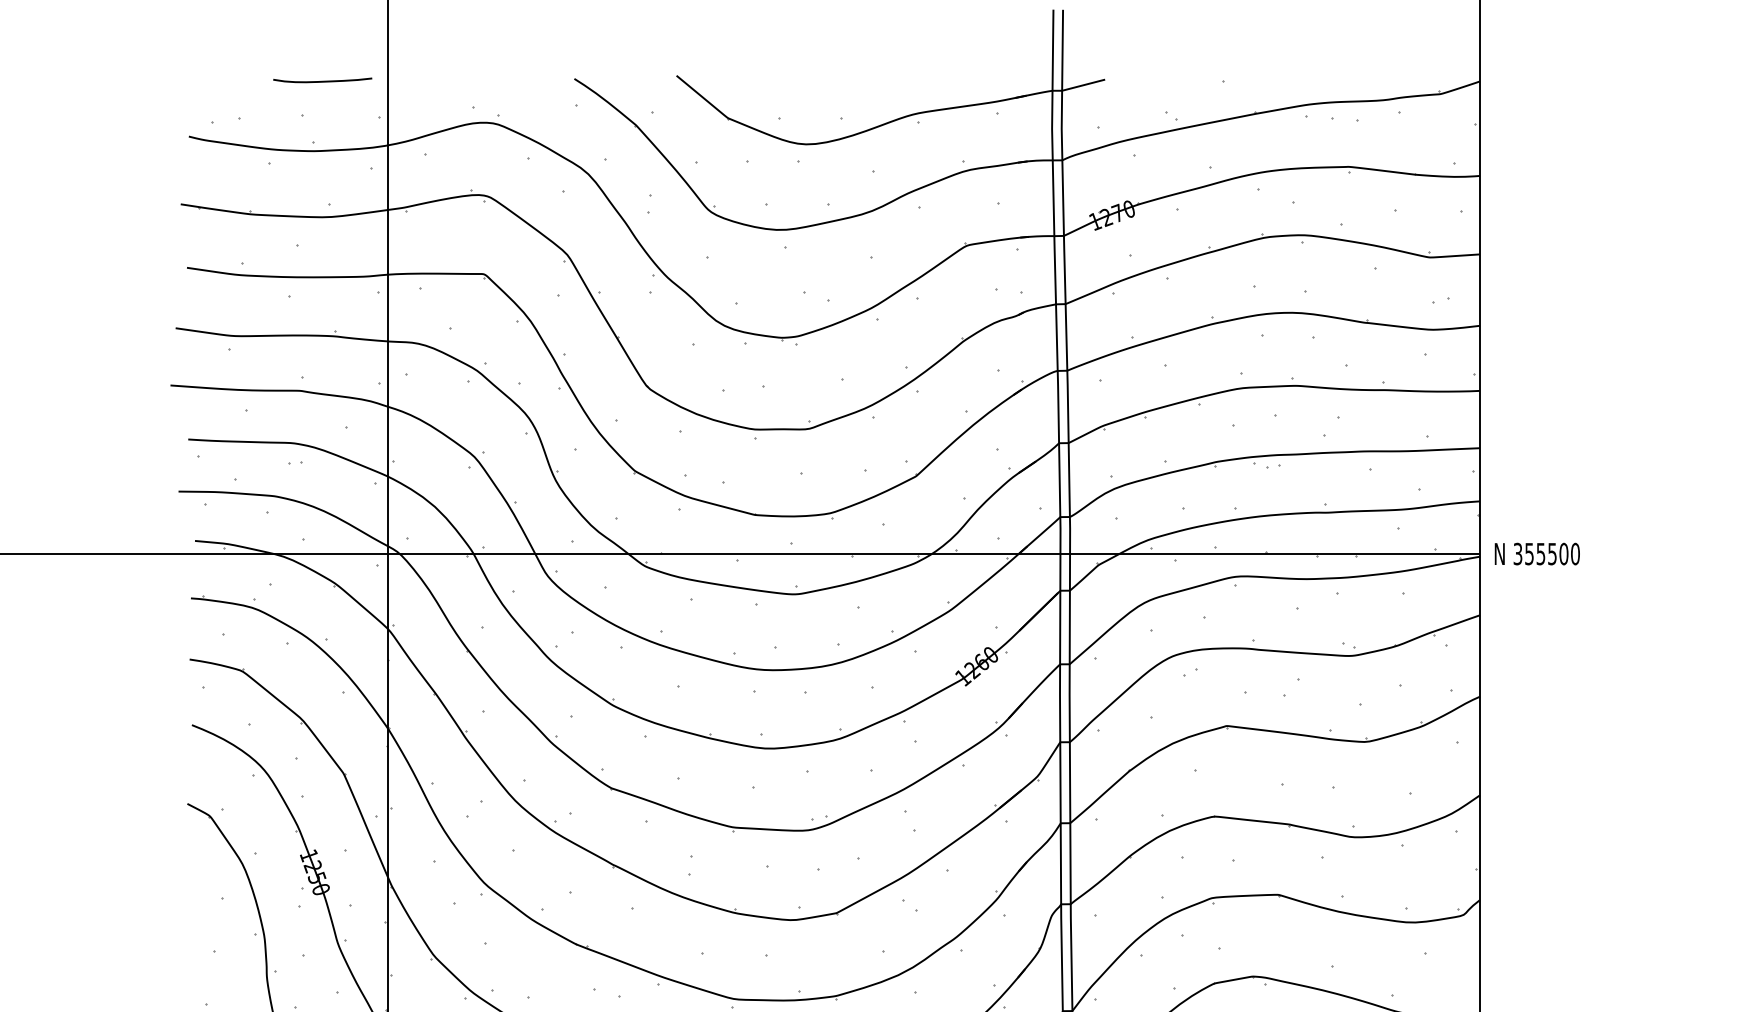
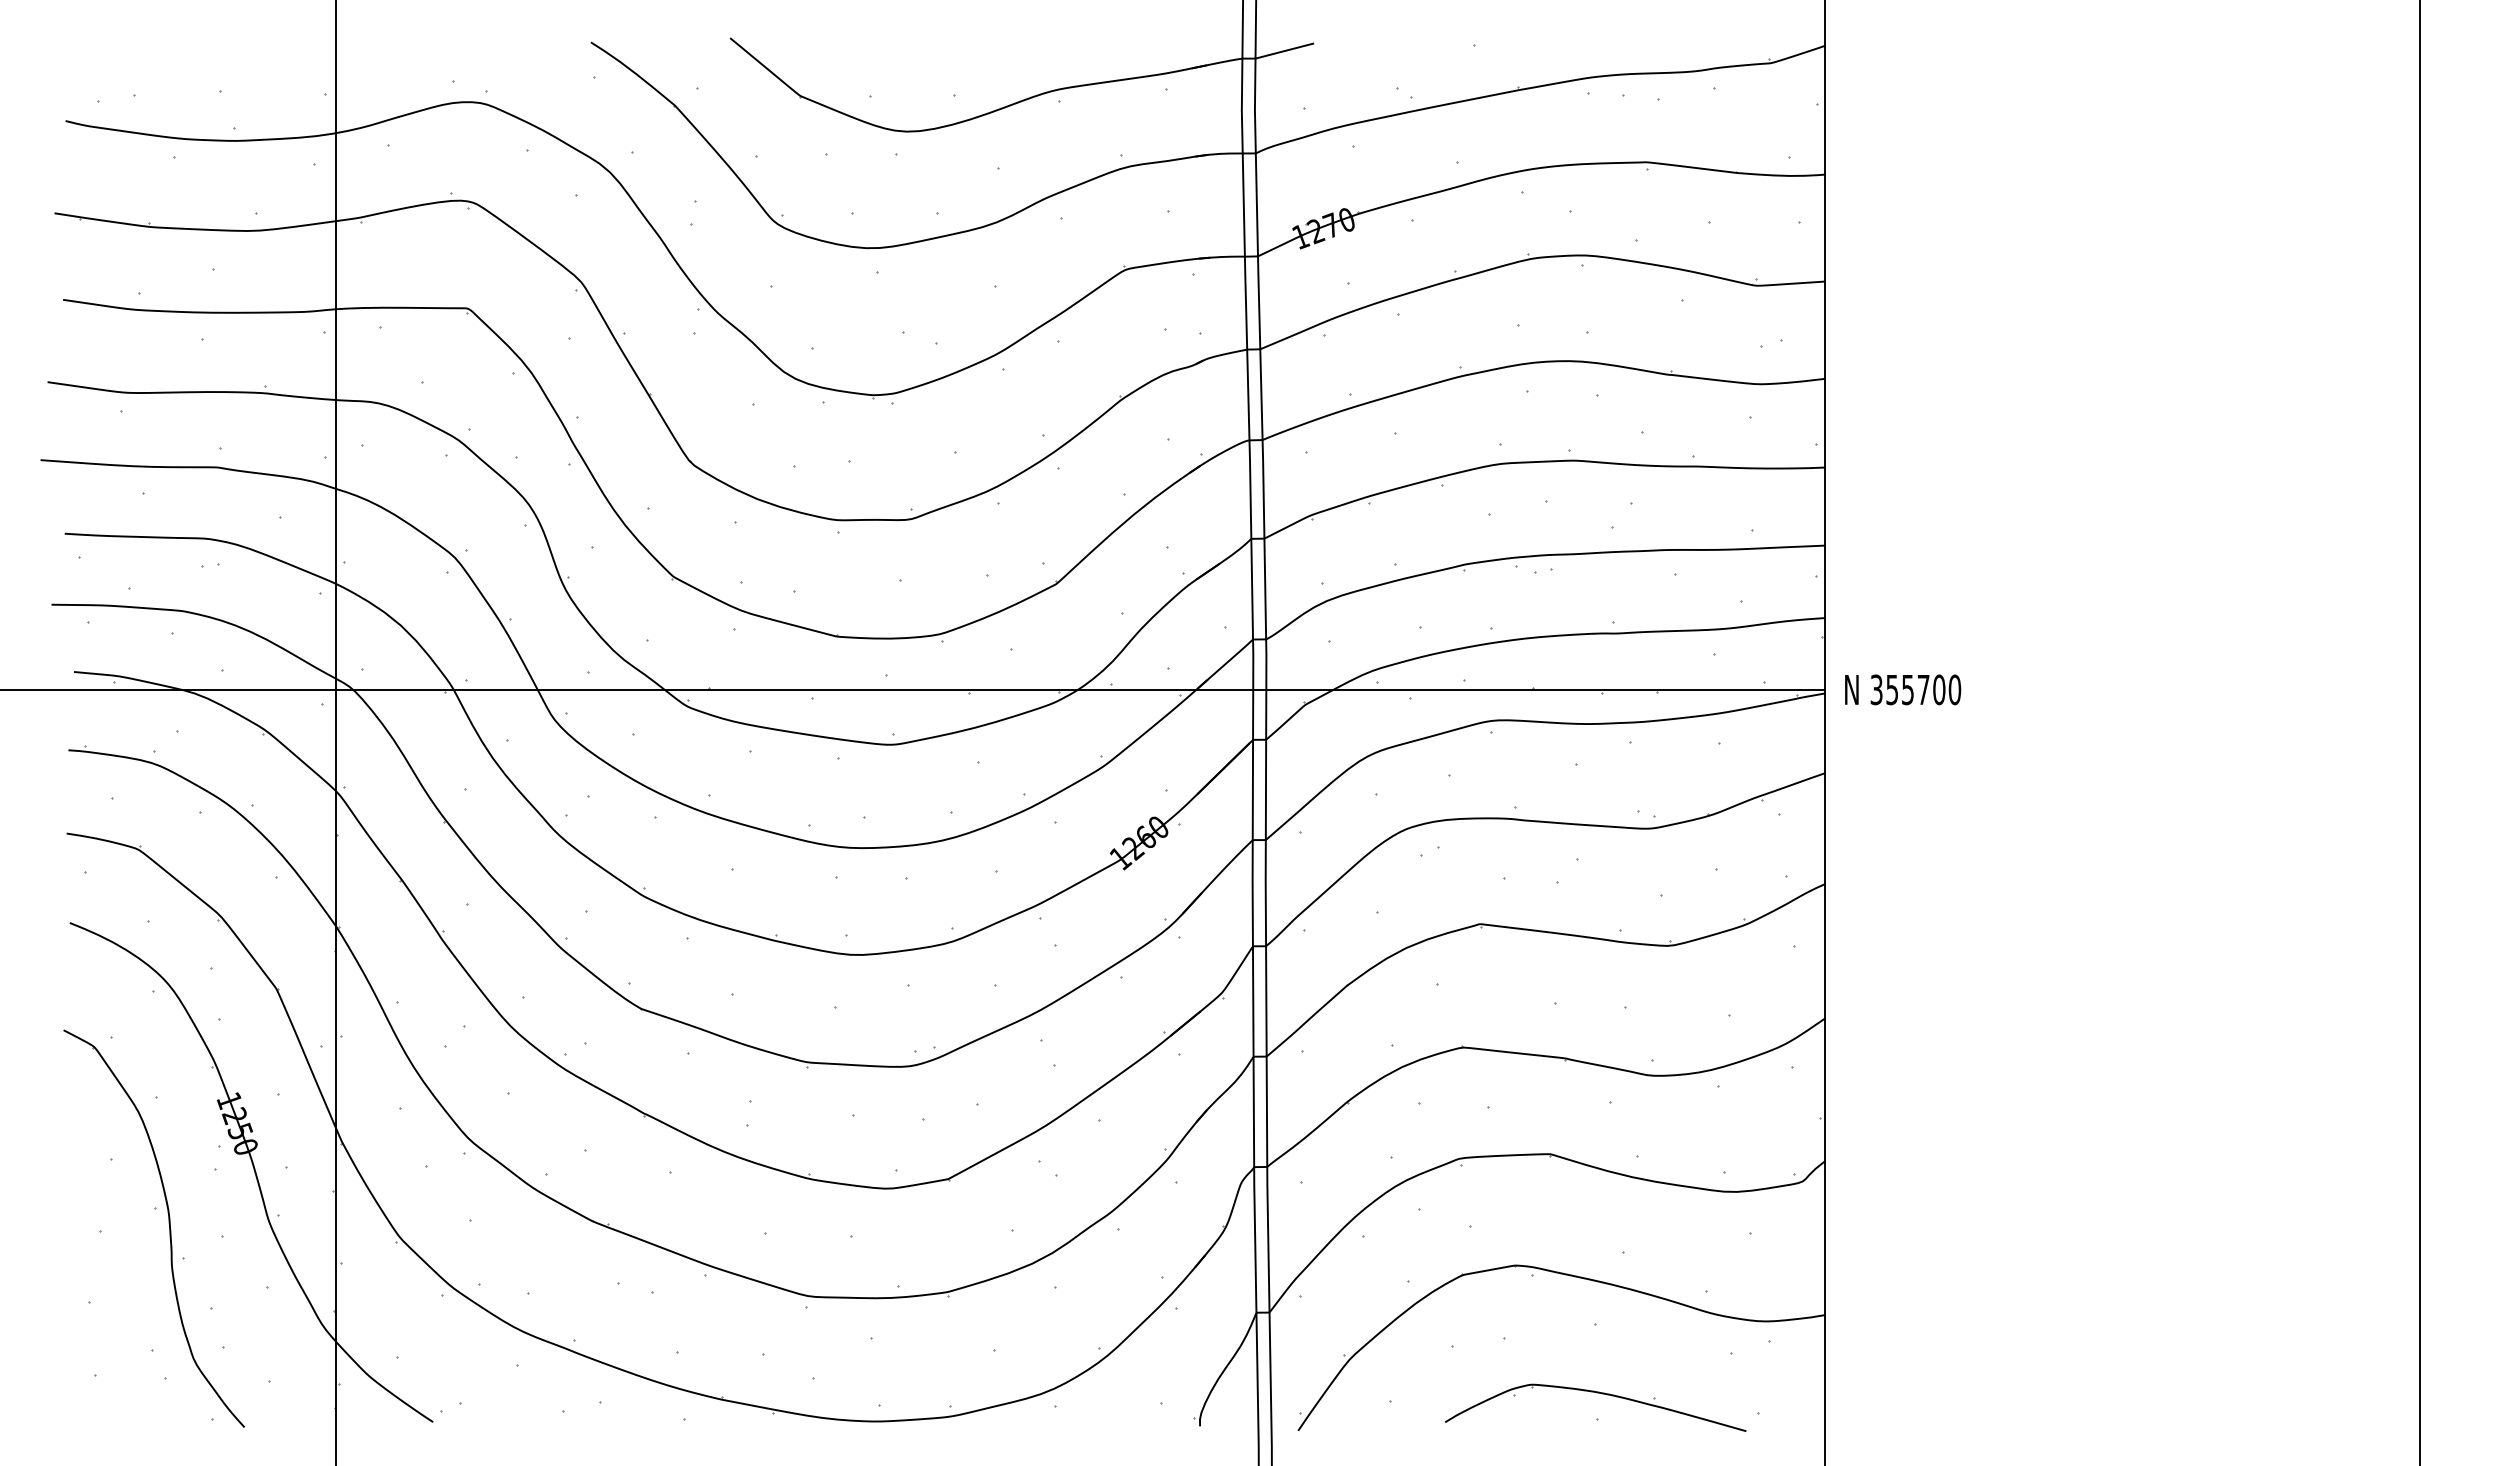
curve: (322, 81) -> (247, 45), removed
text: (1552, 554) -> (1923, 690), 355500 -> 355700

